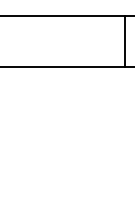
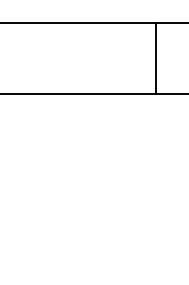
line: (125, 41) -> (156, 58), moved

